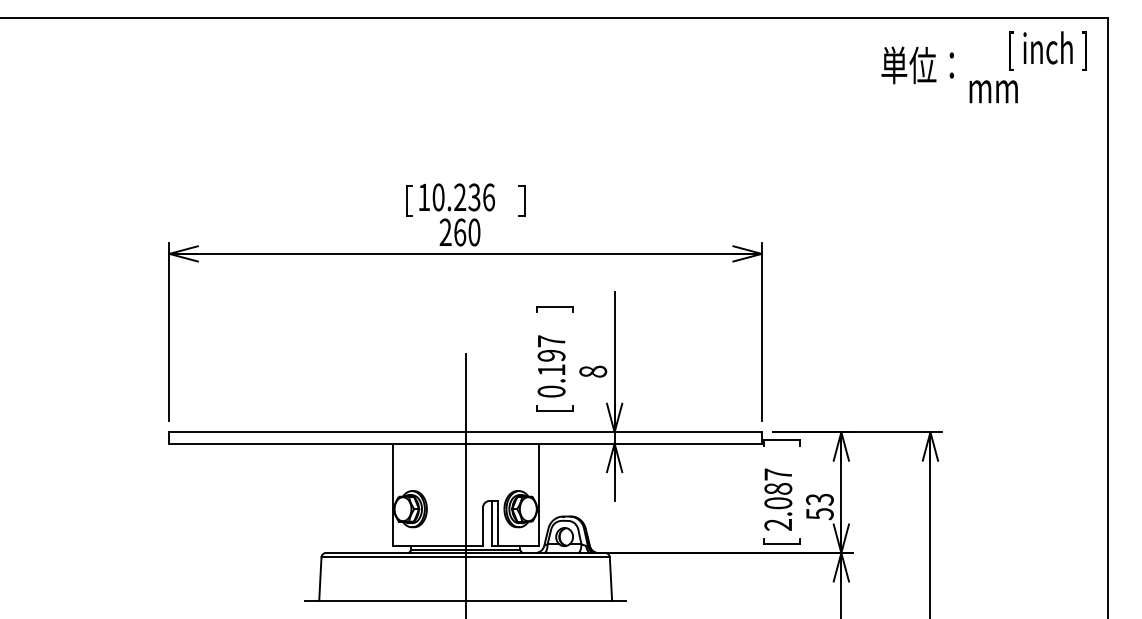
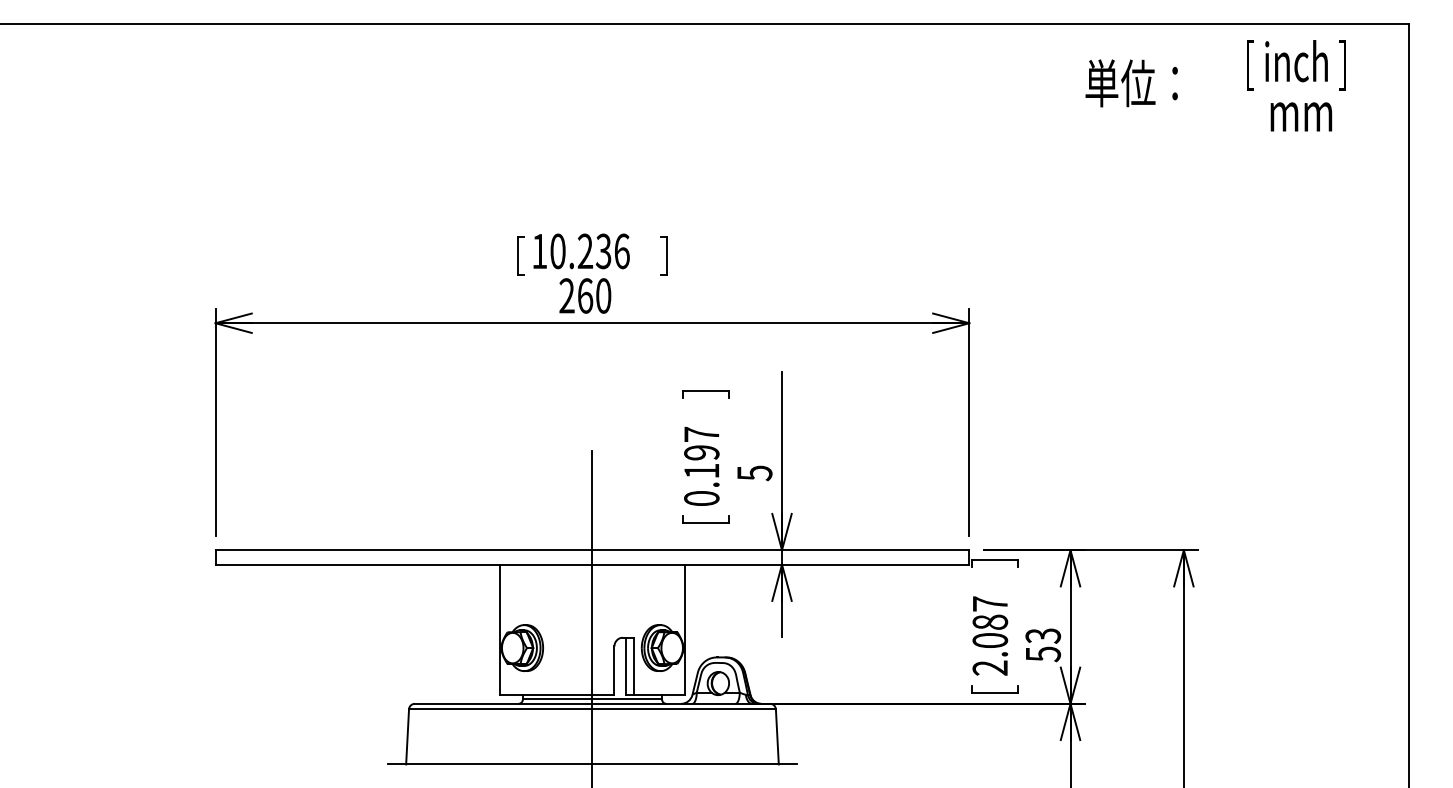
text: (1048, 51) -> (1296, 65), moved
text: (917, 65) -> (1131, 83), moved
text: (993, 91) -> (1301, 116), moved
text: (593, 371) -> (754, 473), 8 -> 5

